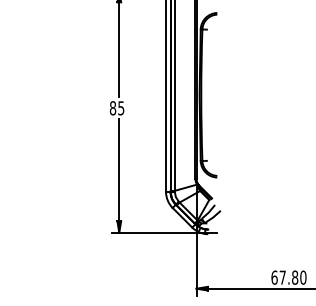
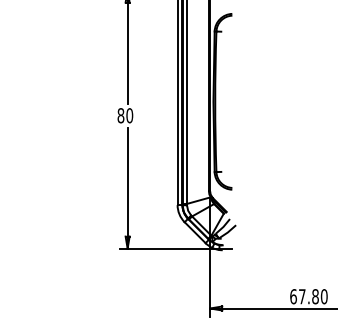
text: (121, 108) -> (129, 115), 85 -> 80

